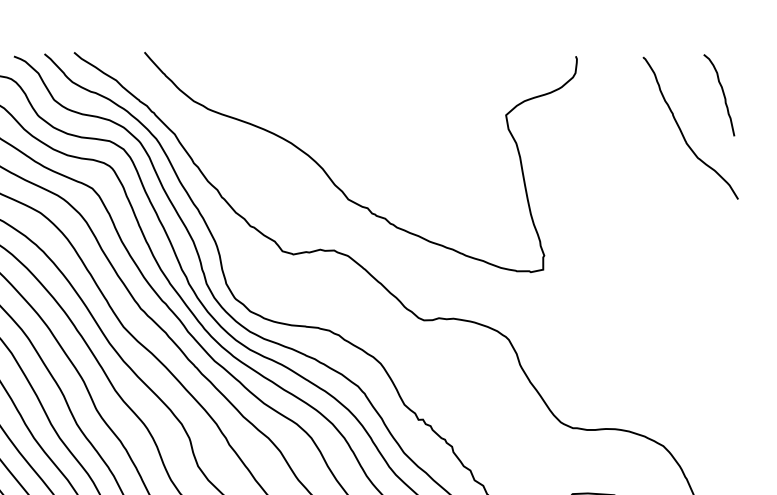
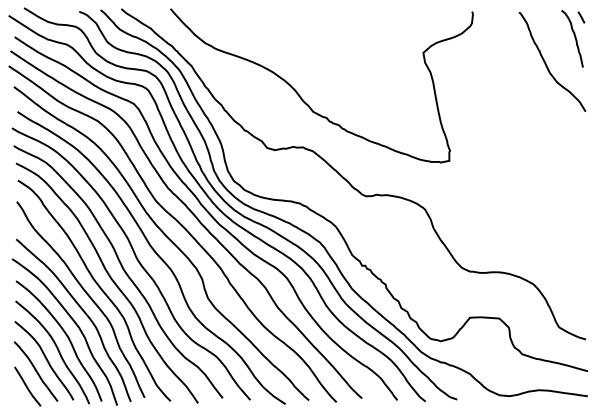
line: (732, 64) -> (581, 17), added

